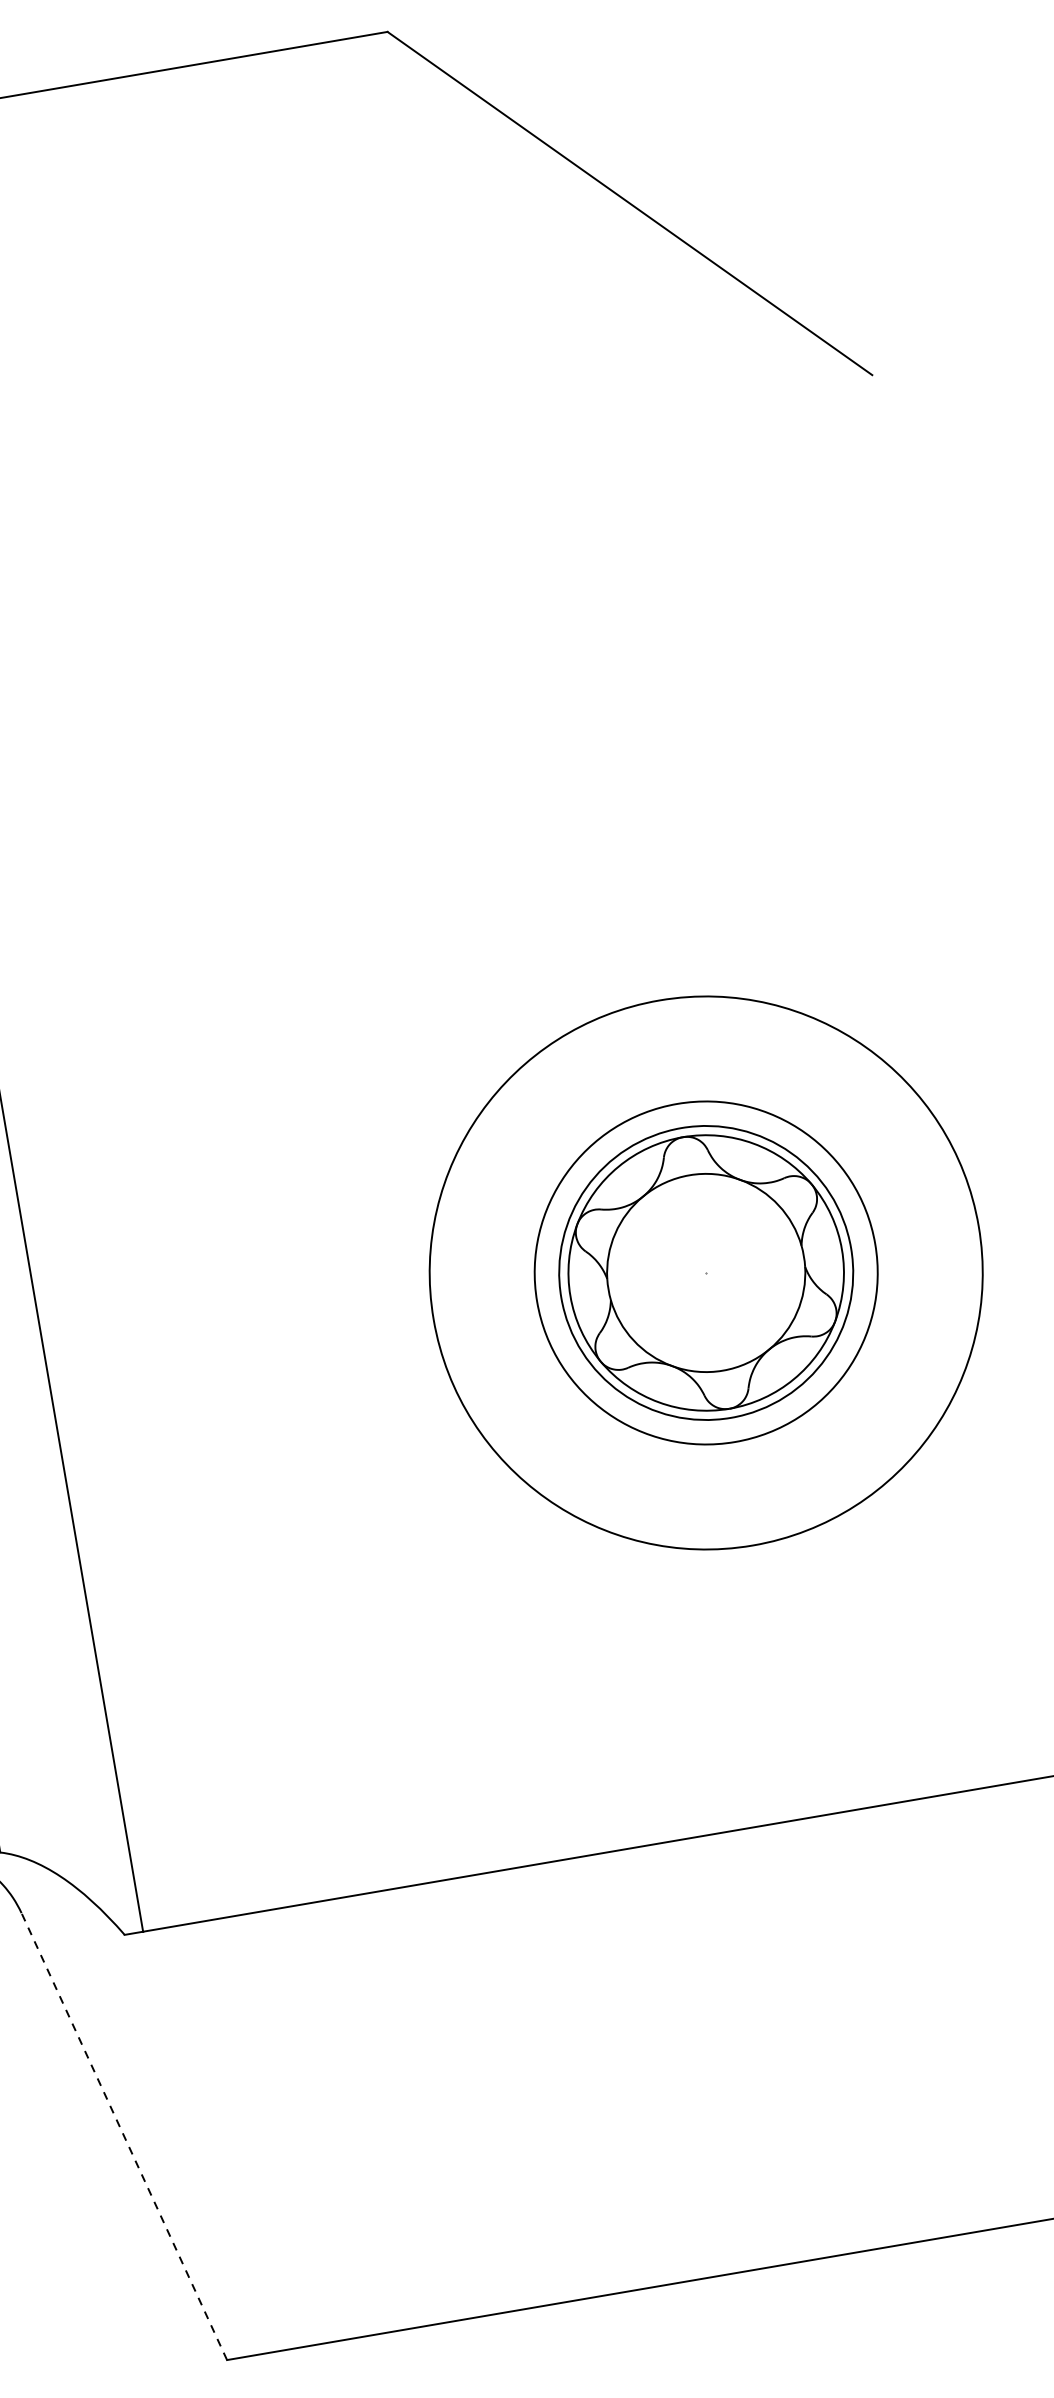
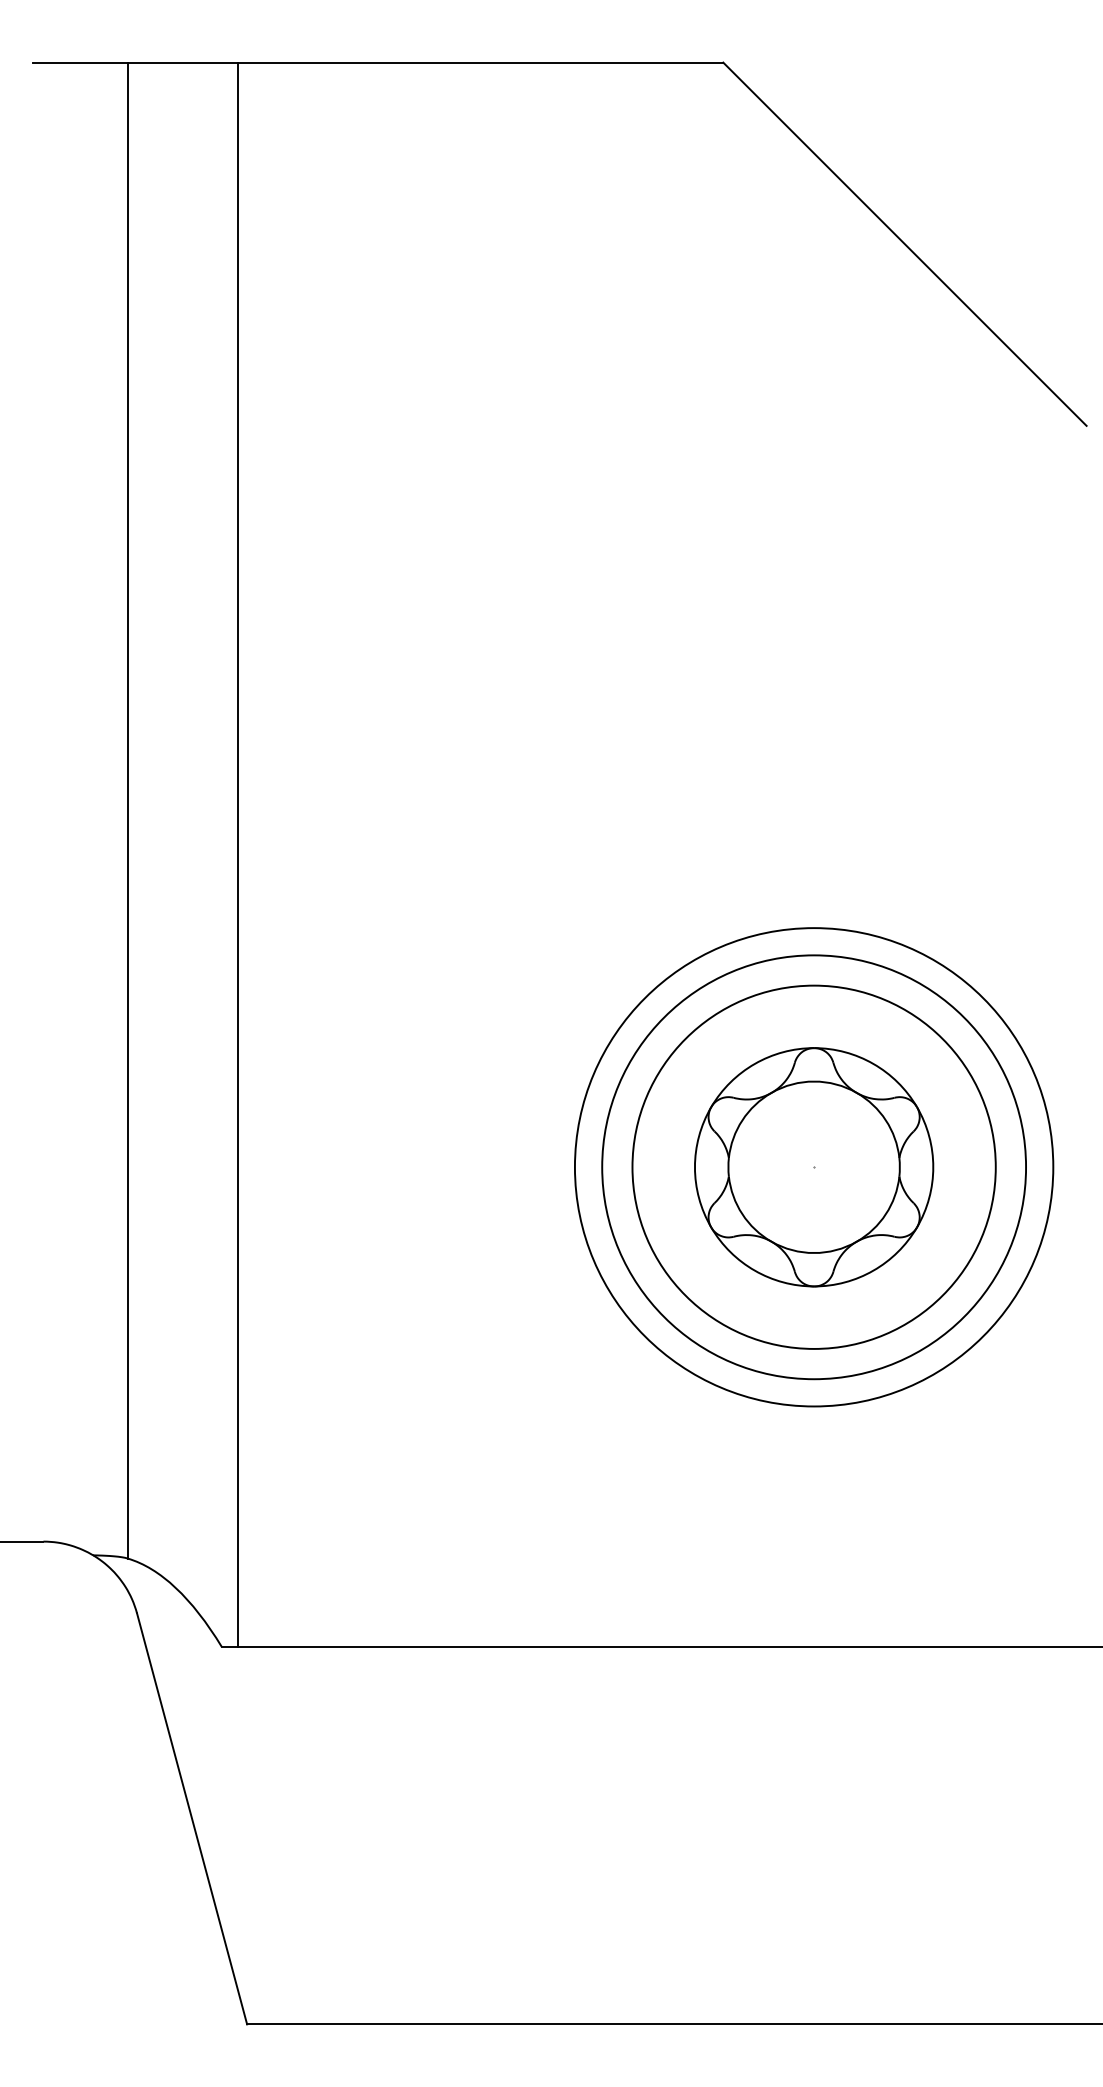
circle: (705, 1272) -> (813, 1166), size x1.43
circle: (706, 1273) -> (814, 1167), size x1.43
line: (124, 2136) -> (192, 1818), dashed -> solid

